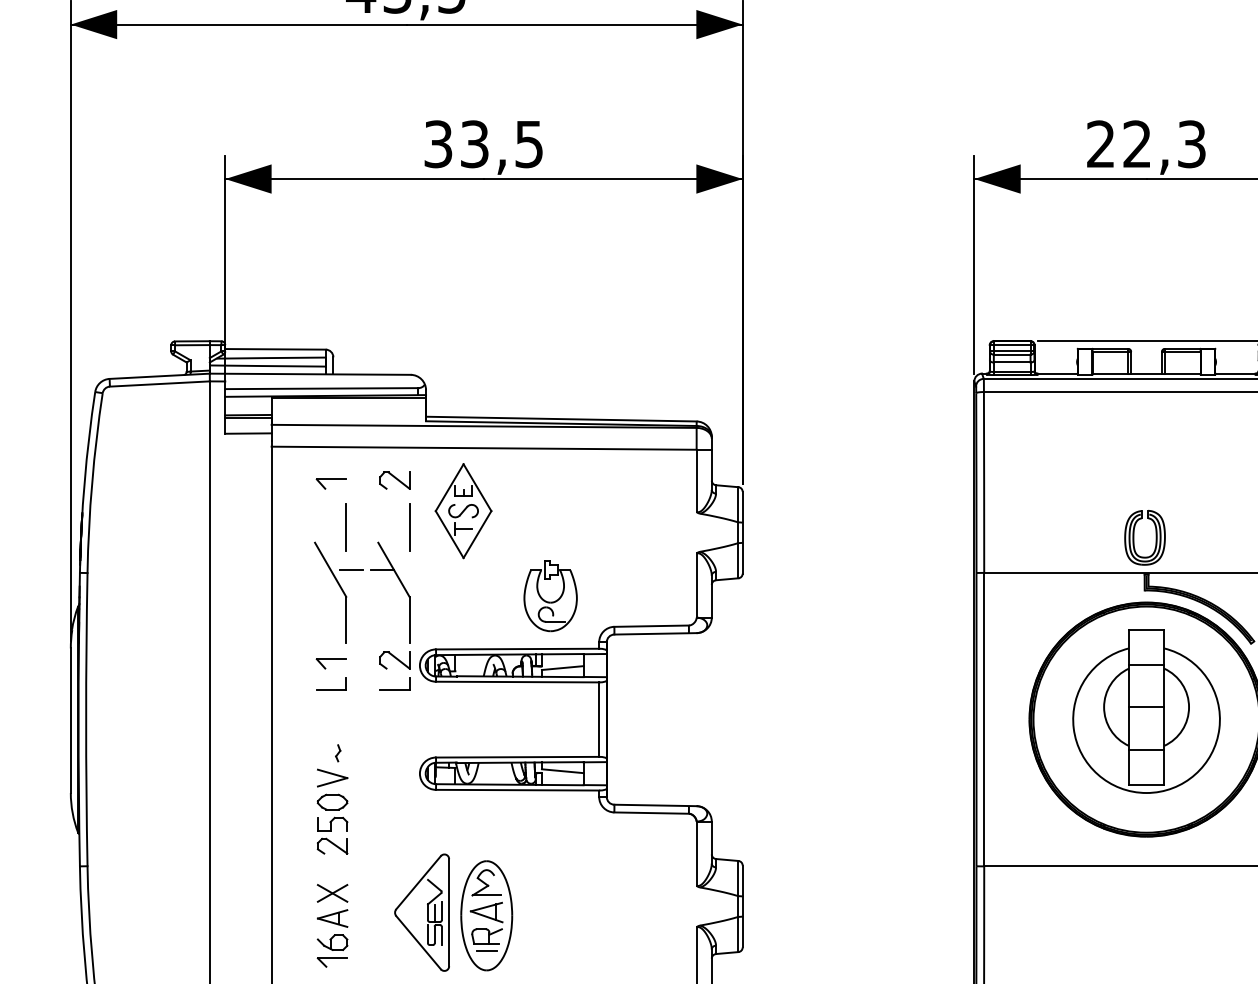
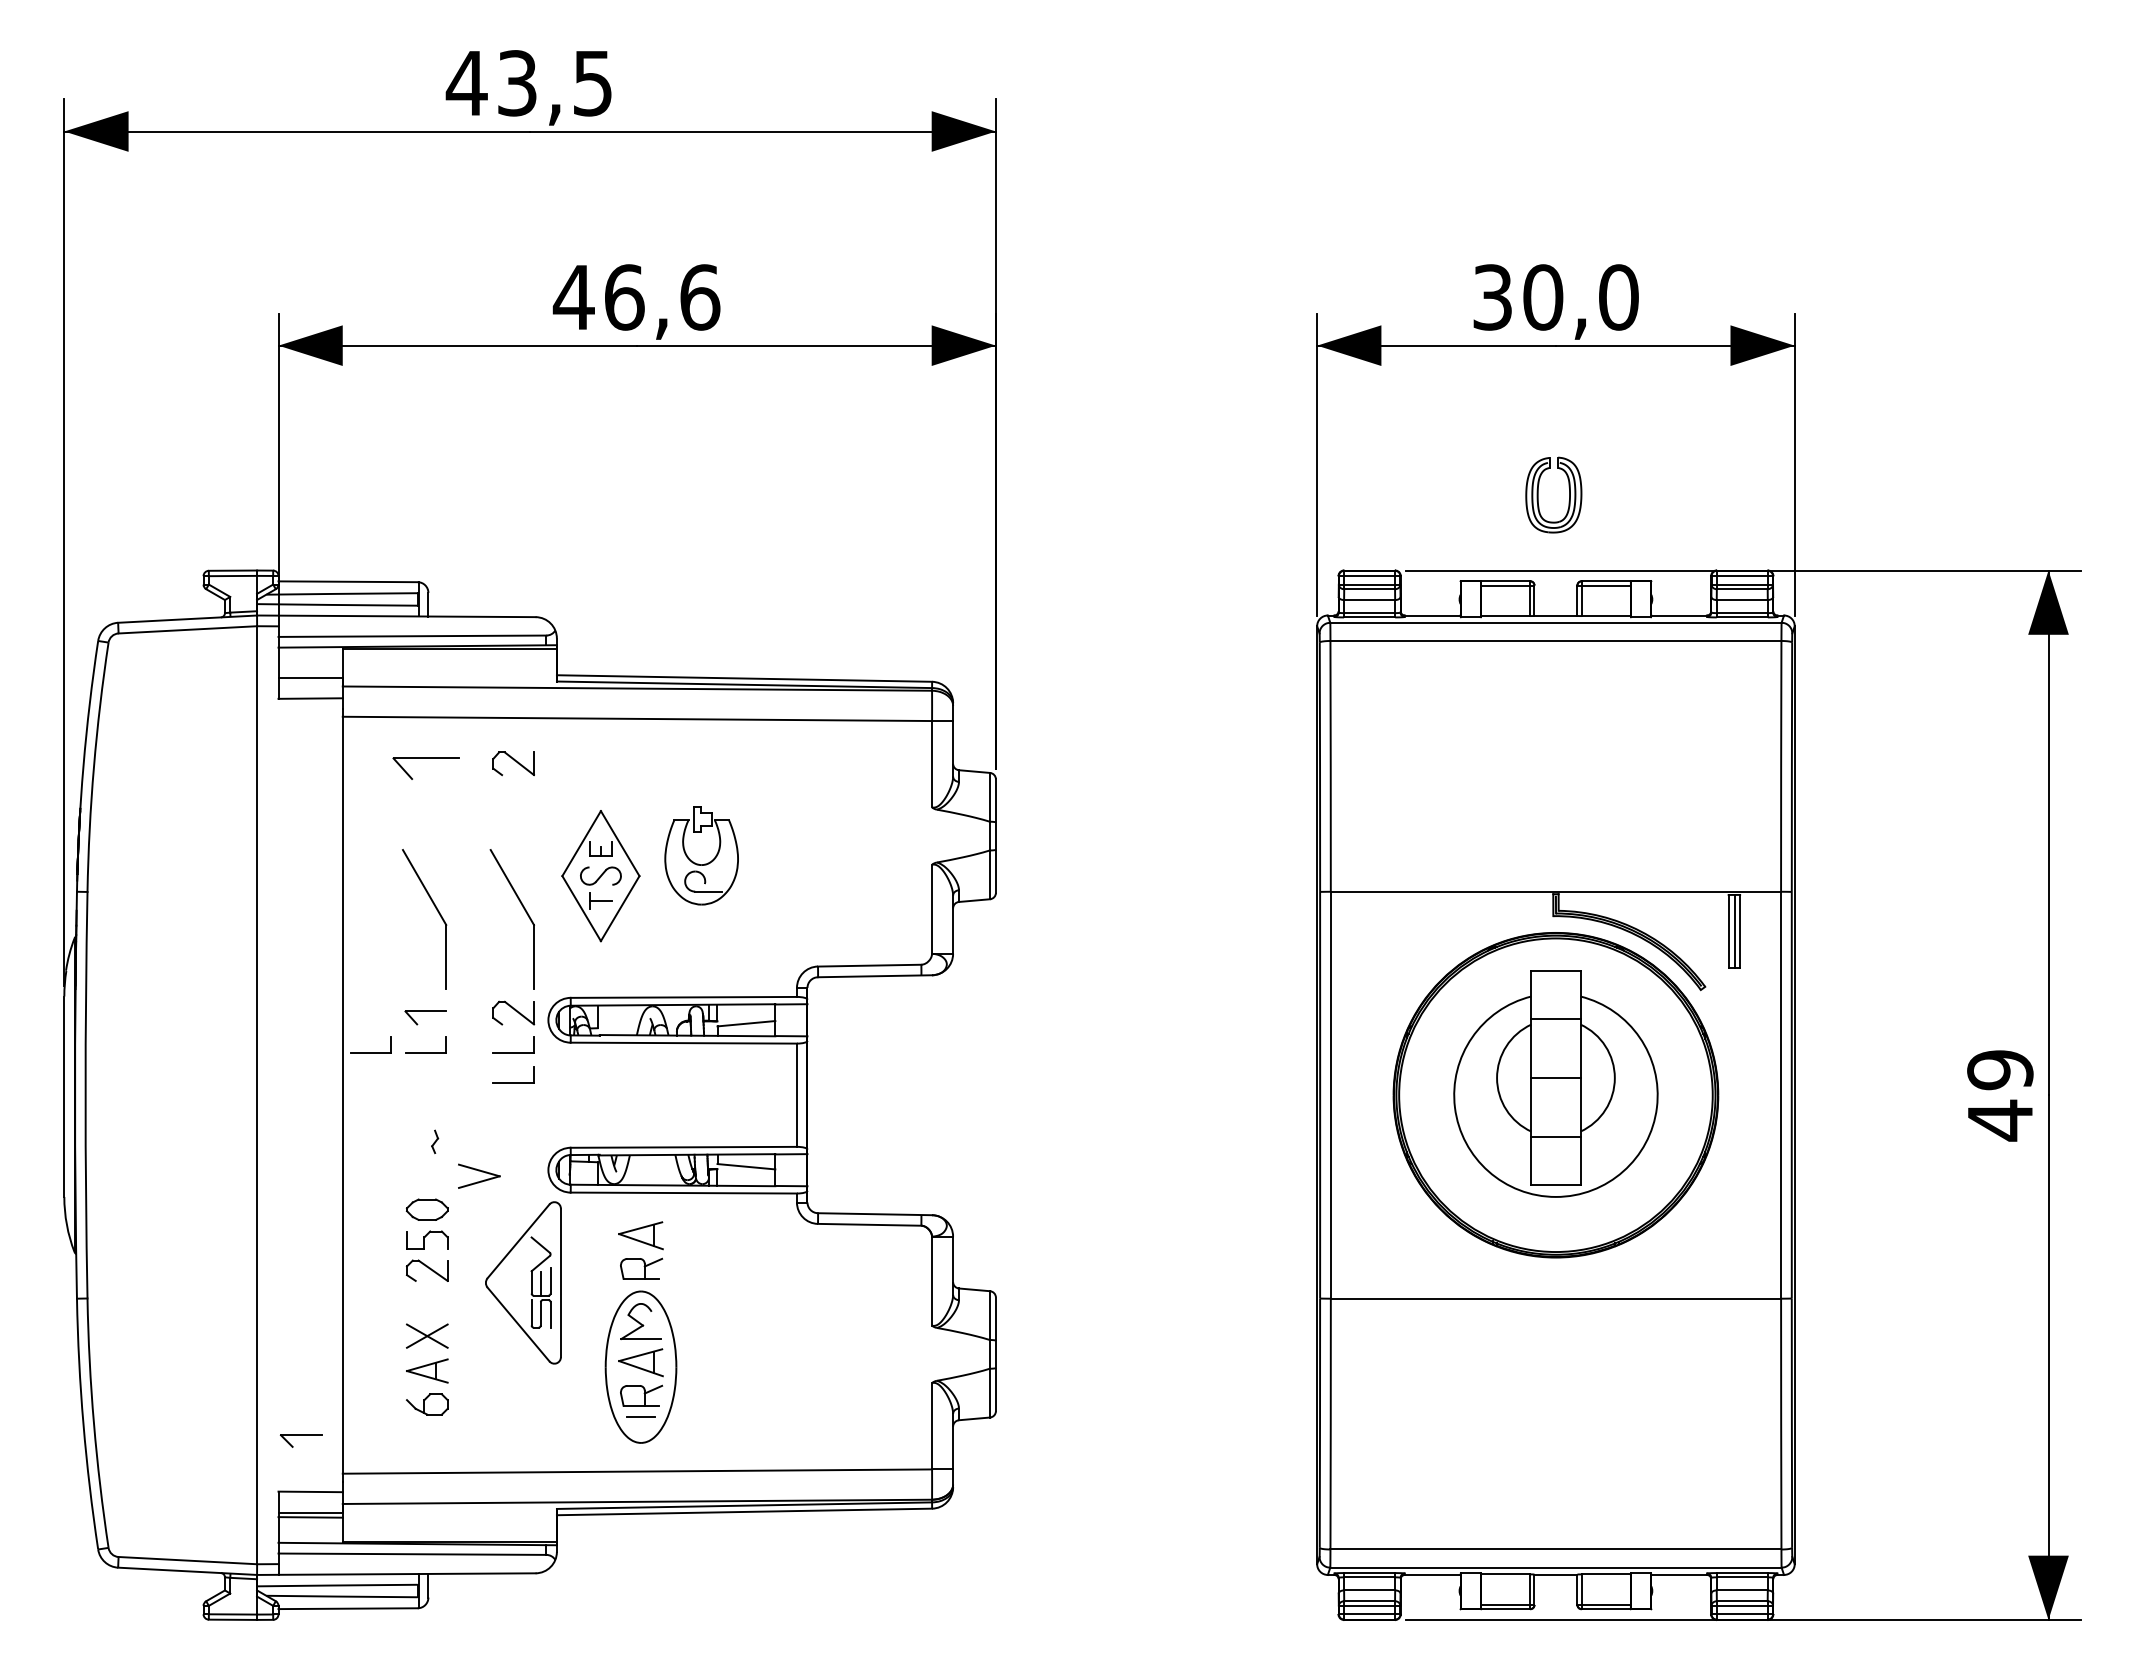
text: (483, 144) -> (636, 297), 33,5 -> 46,6
text: (1146, 144) -> (1555, 297), 22,3 -> 30,0
line: (248, 414) -> (310, 672), removed
part: (331, 484) -> (425, 768), size x1.6
part: (463, 511) -> (600, 876), moved
line: (346, 527) -> (446, 828), removed
line: (409, 527) -> (534, 828), removed
part: (1133, 537) -> (1538, 494), moved
line: (351, 569) -> (453, 887), removed
line: (382, 569) -> (496, 887), removed
part: (548, 601) -> (698, 863), moved
part: (291, 688) -> (370, 1052), added
part: (394, 710) -> (513, 1082), added
part: (332, 777) -> (479, 1175), moved
part: (487, 826) -> (642, 1243), added
part: (422, 912) -> (523, 1282), moved
part: (332, 962) -> (300, 1440), moved

